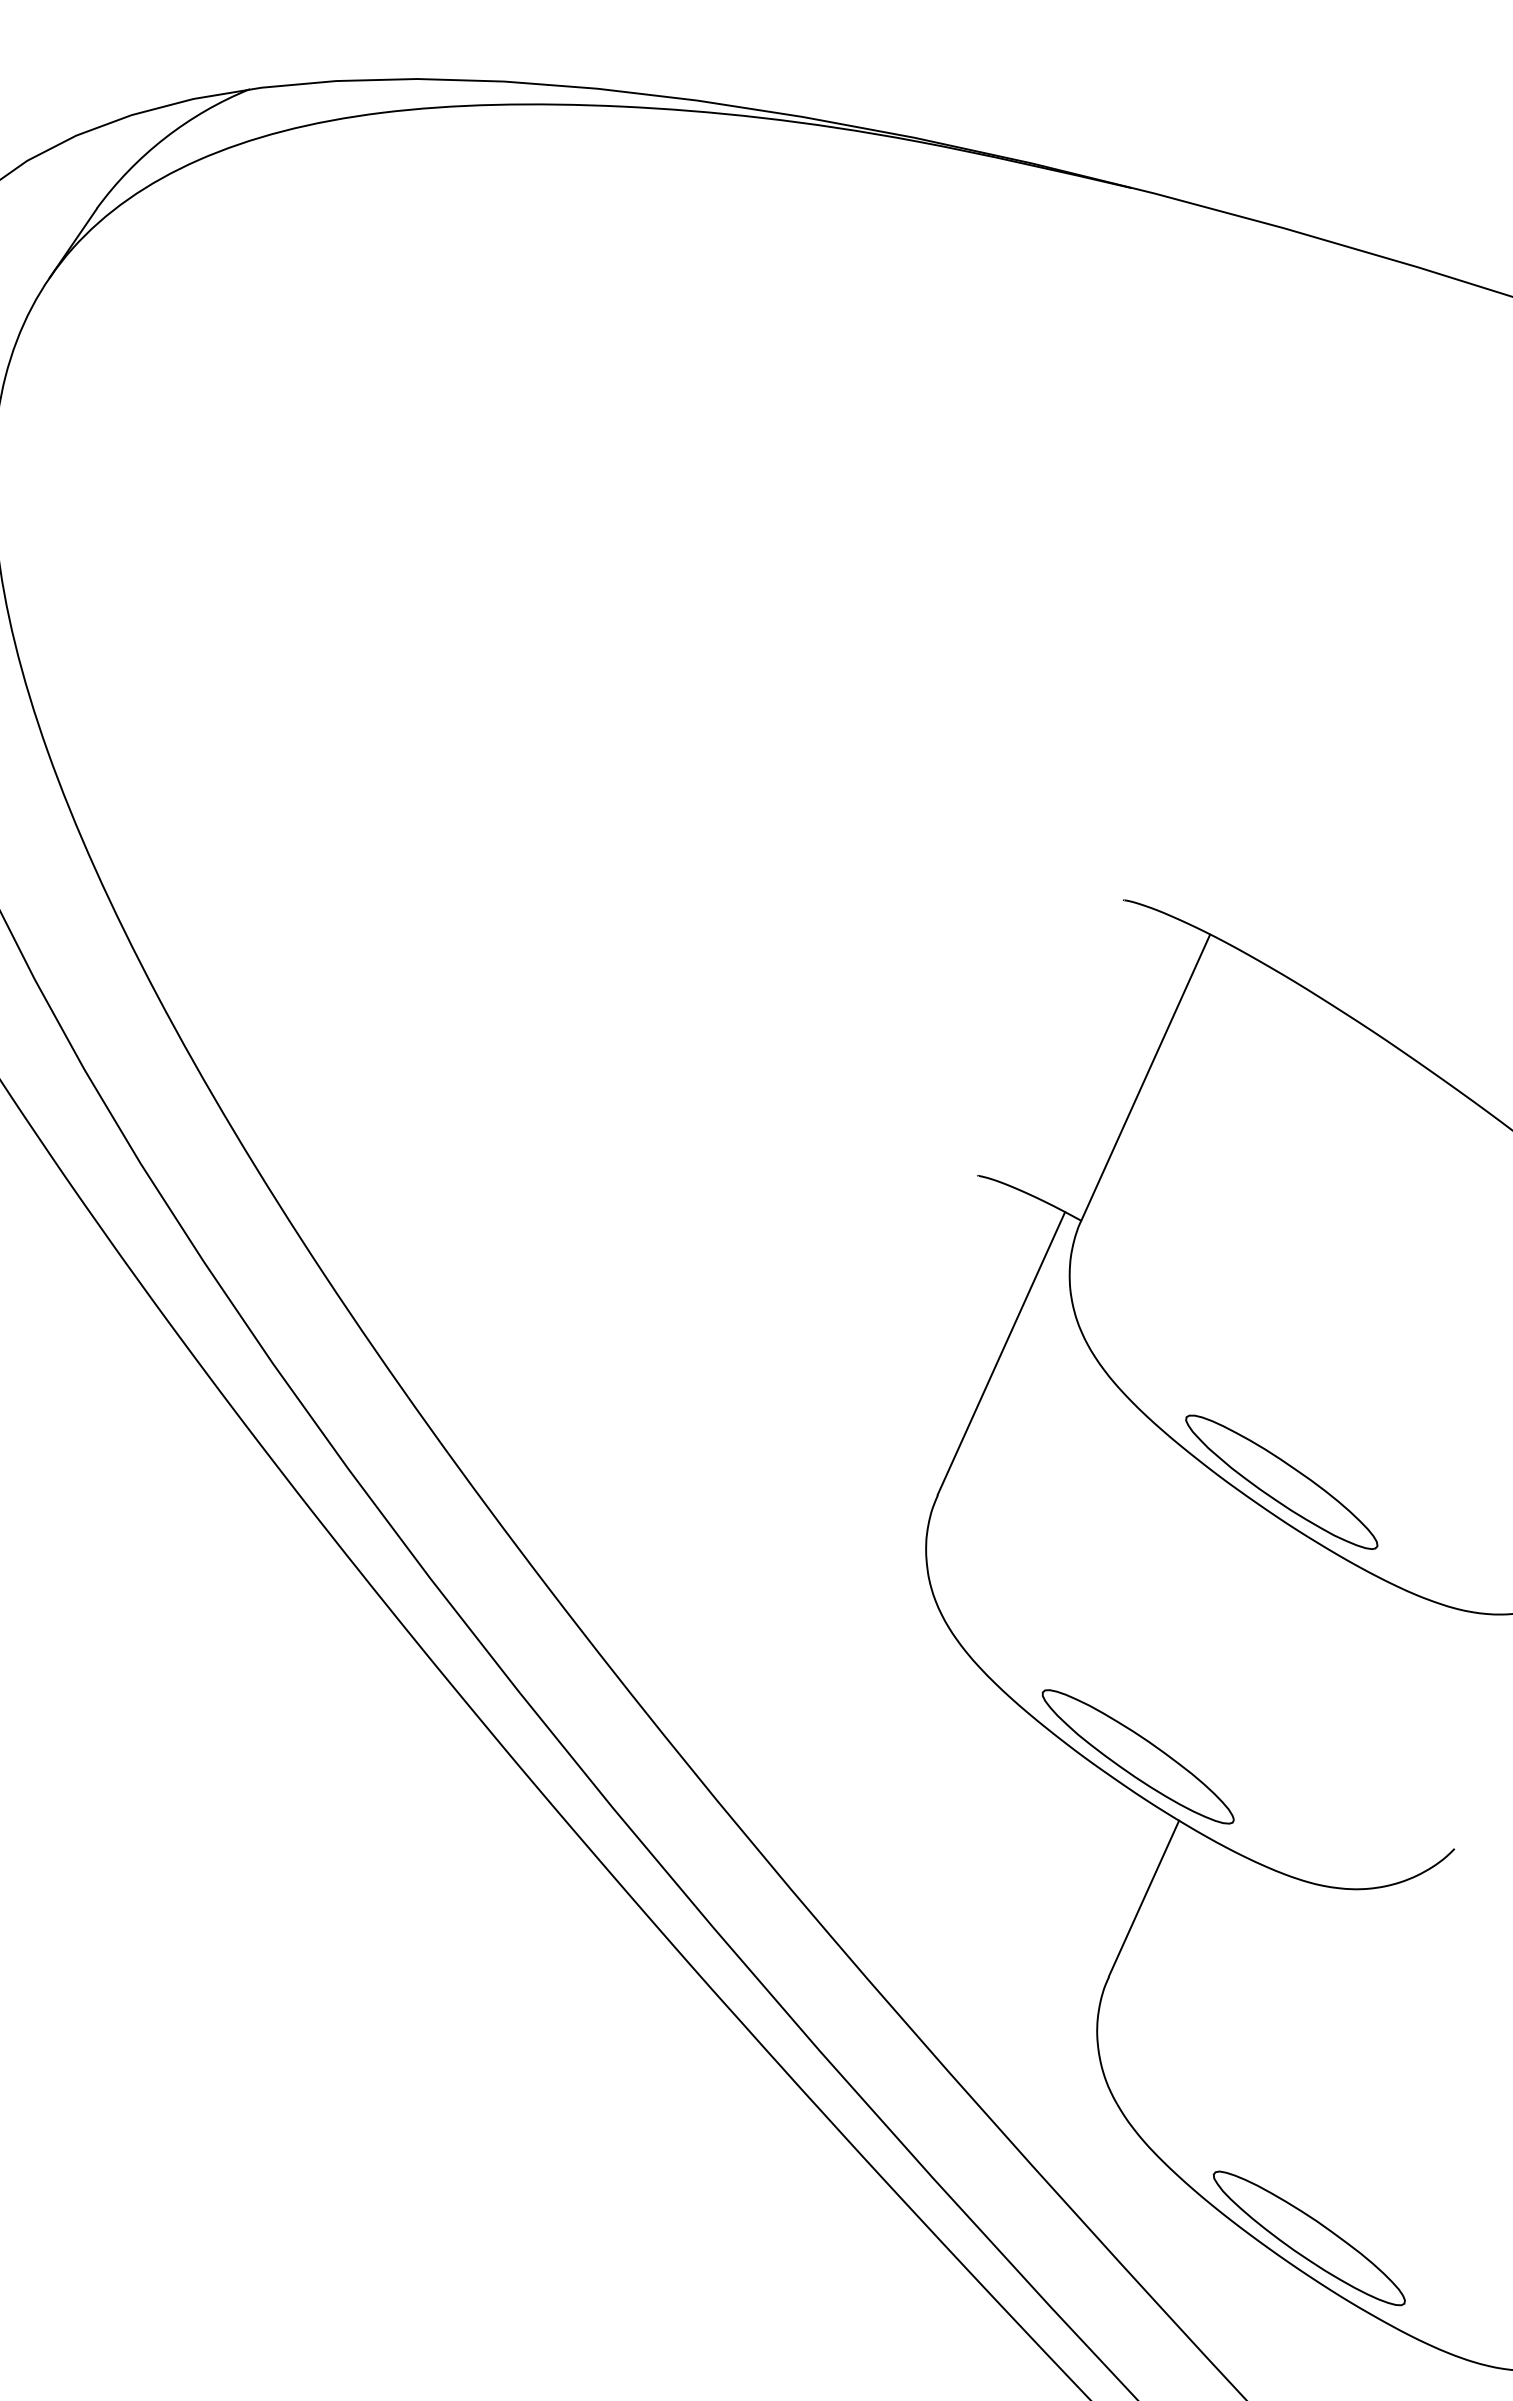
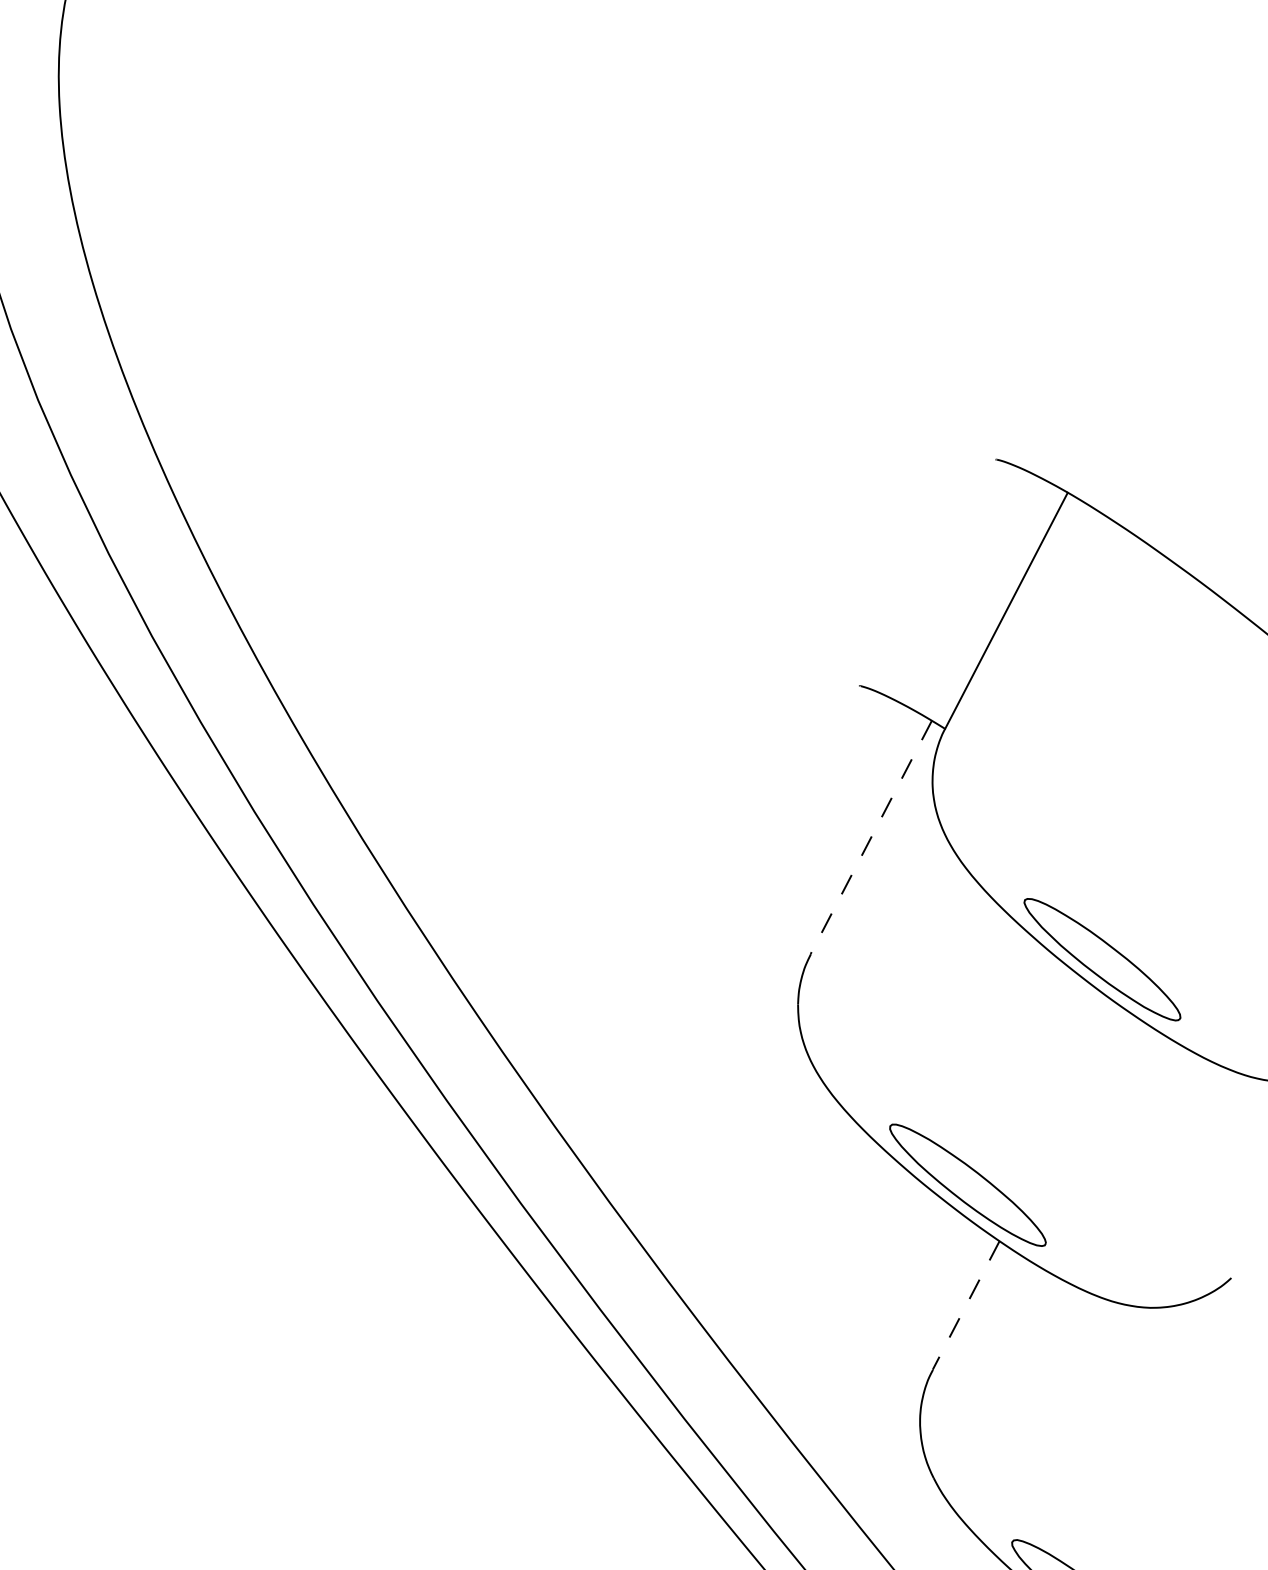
line: (1001, 1353) -> (871, 837), solid -> dashed
line: (1143, 1898) -> (965, 1305), solid -> dashed

